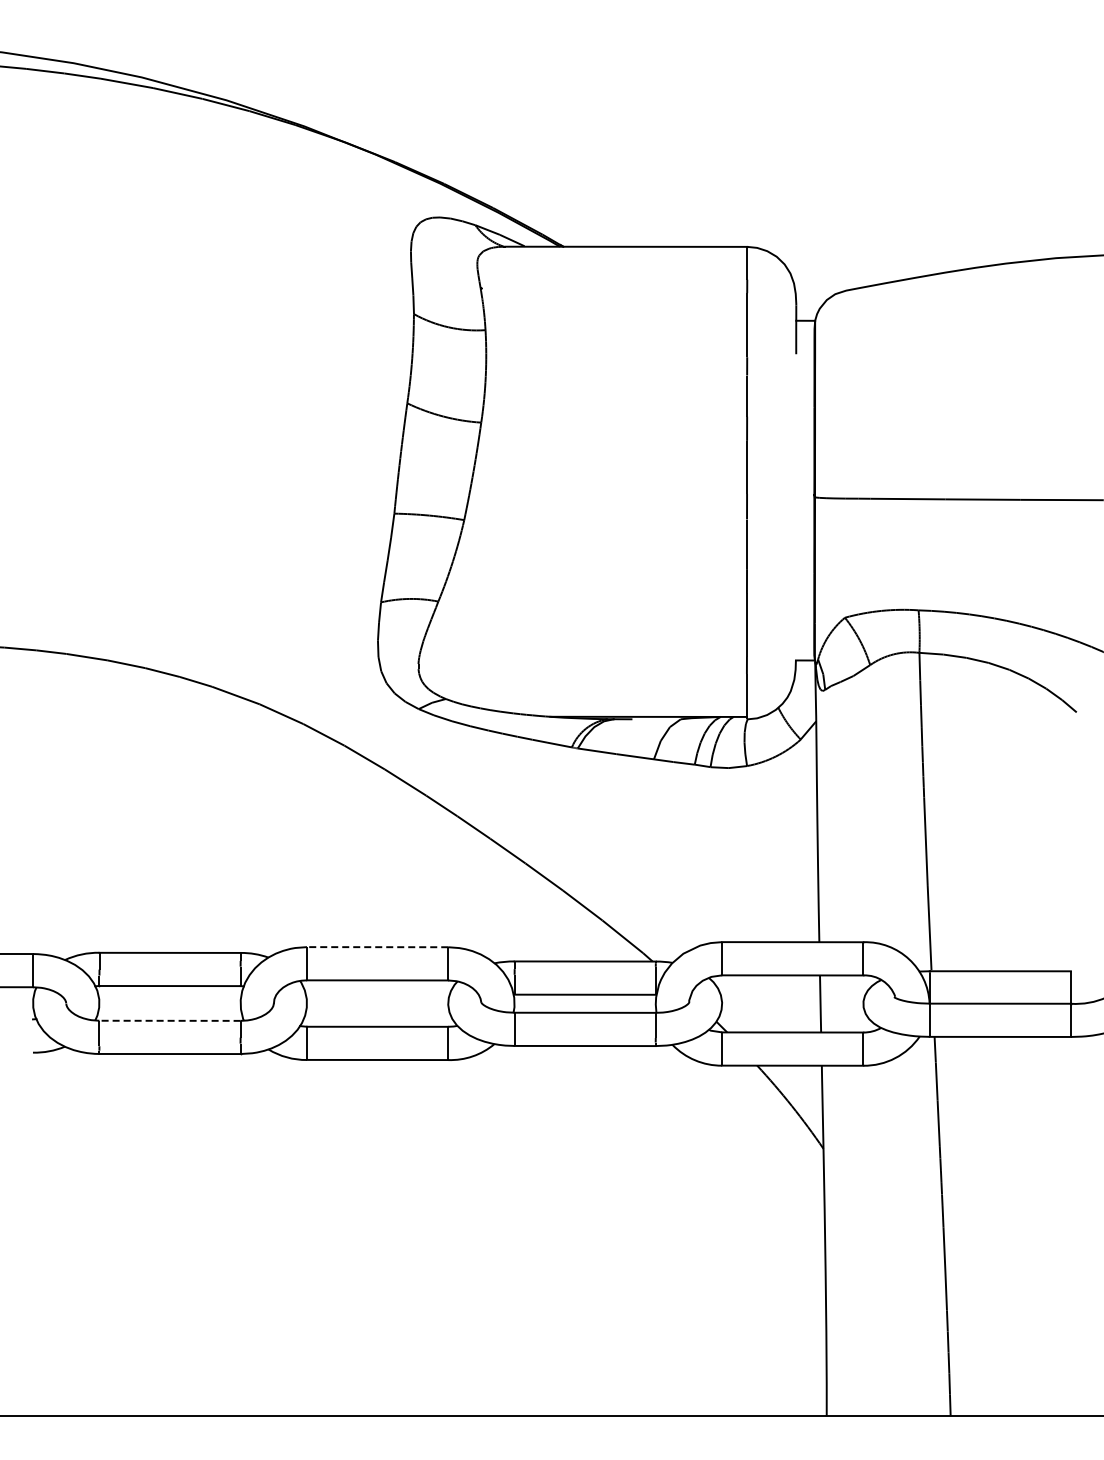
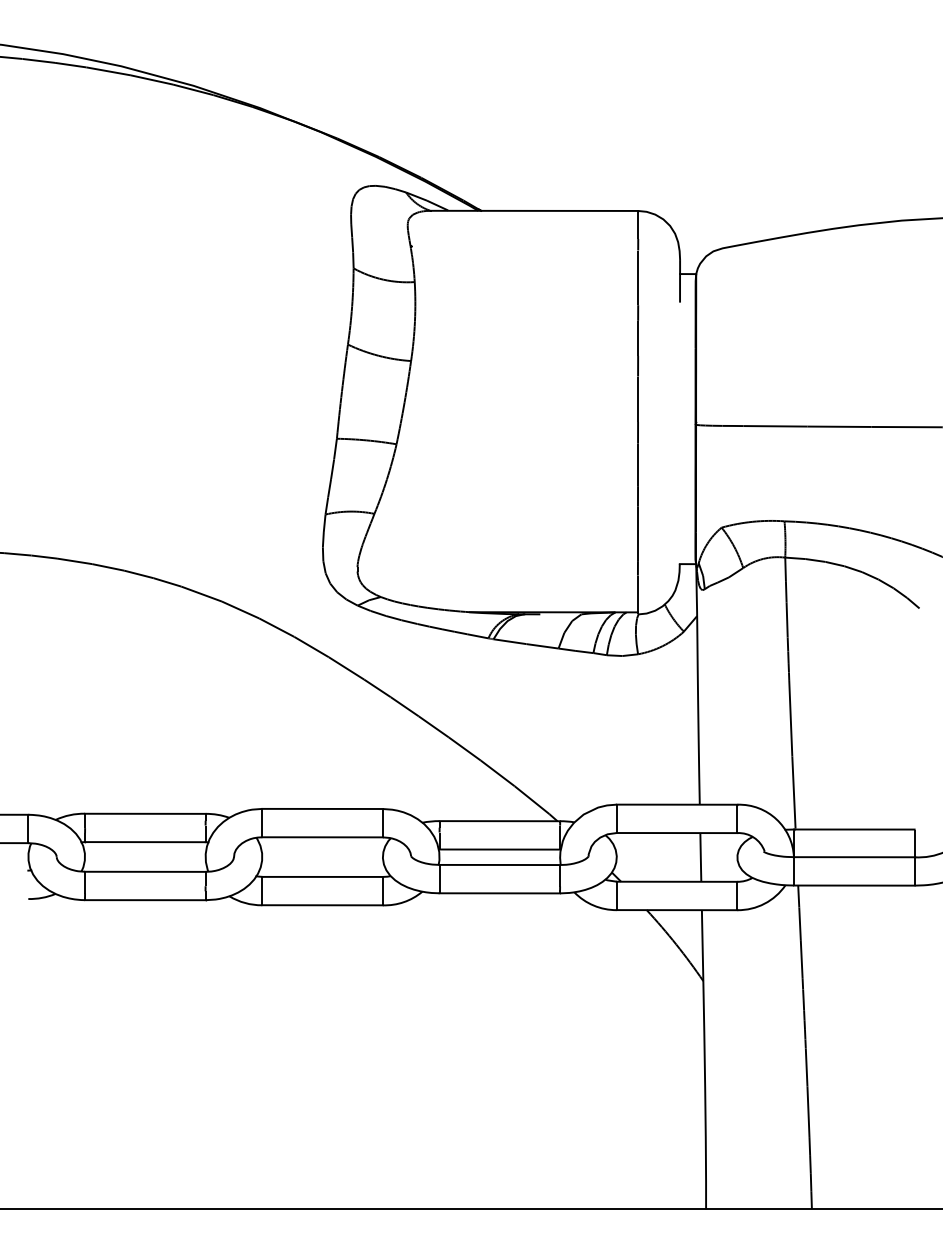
line: (377, 947) -> (322, 809), dashed -> solid
line: (170, 1020) -> (145, 871), dashed -> solid

